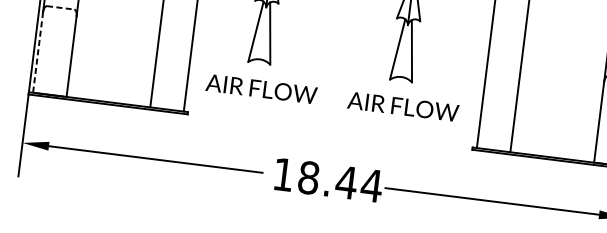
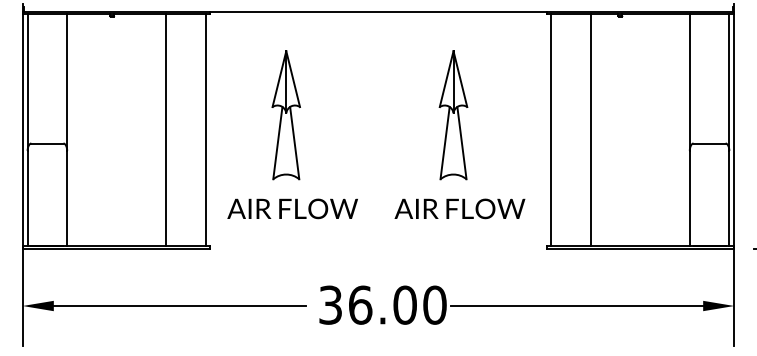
line: (60, 7) -> (47, 143), dashed -> solid
line: (37, 52) -> (27, 198), dashed -> solid
text: (328, 179) -> (383, 304), 18.44 -> 36.00

